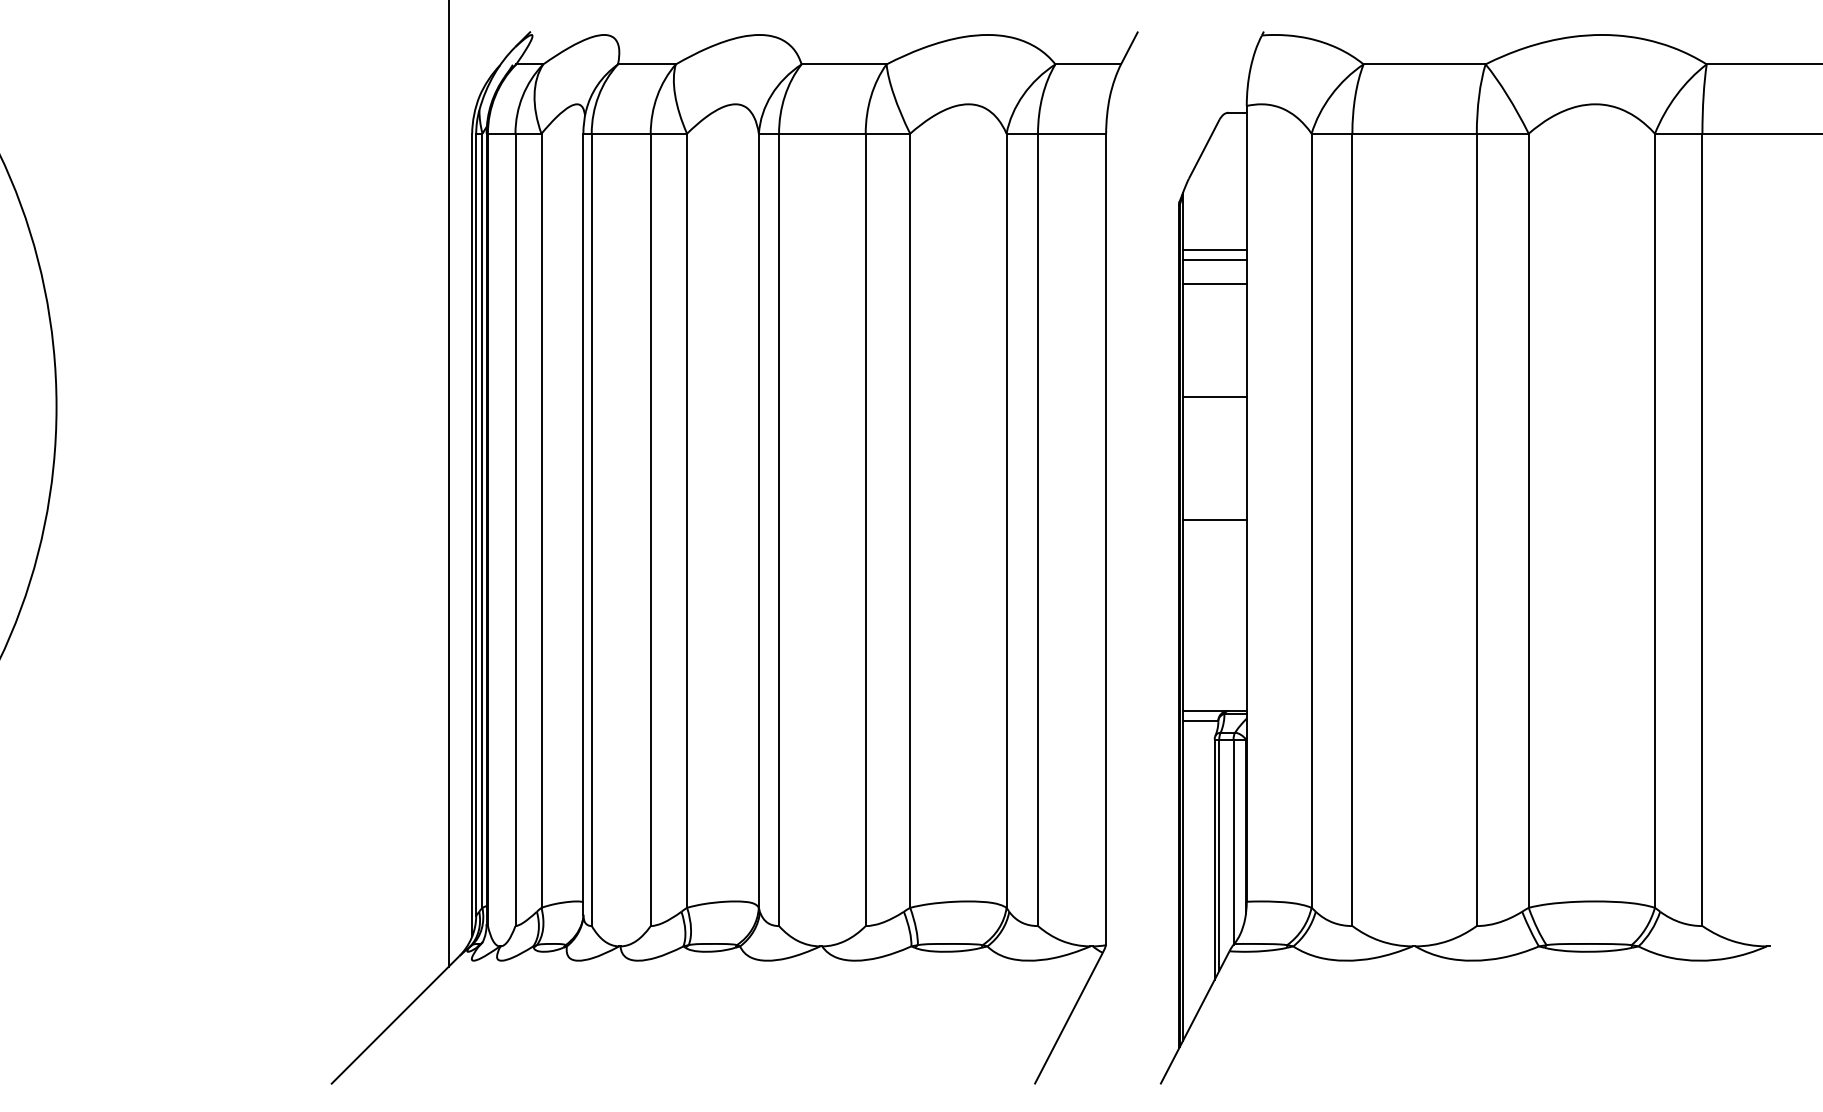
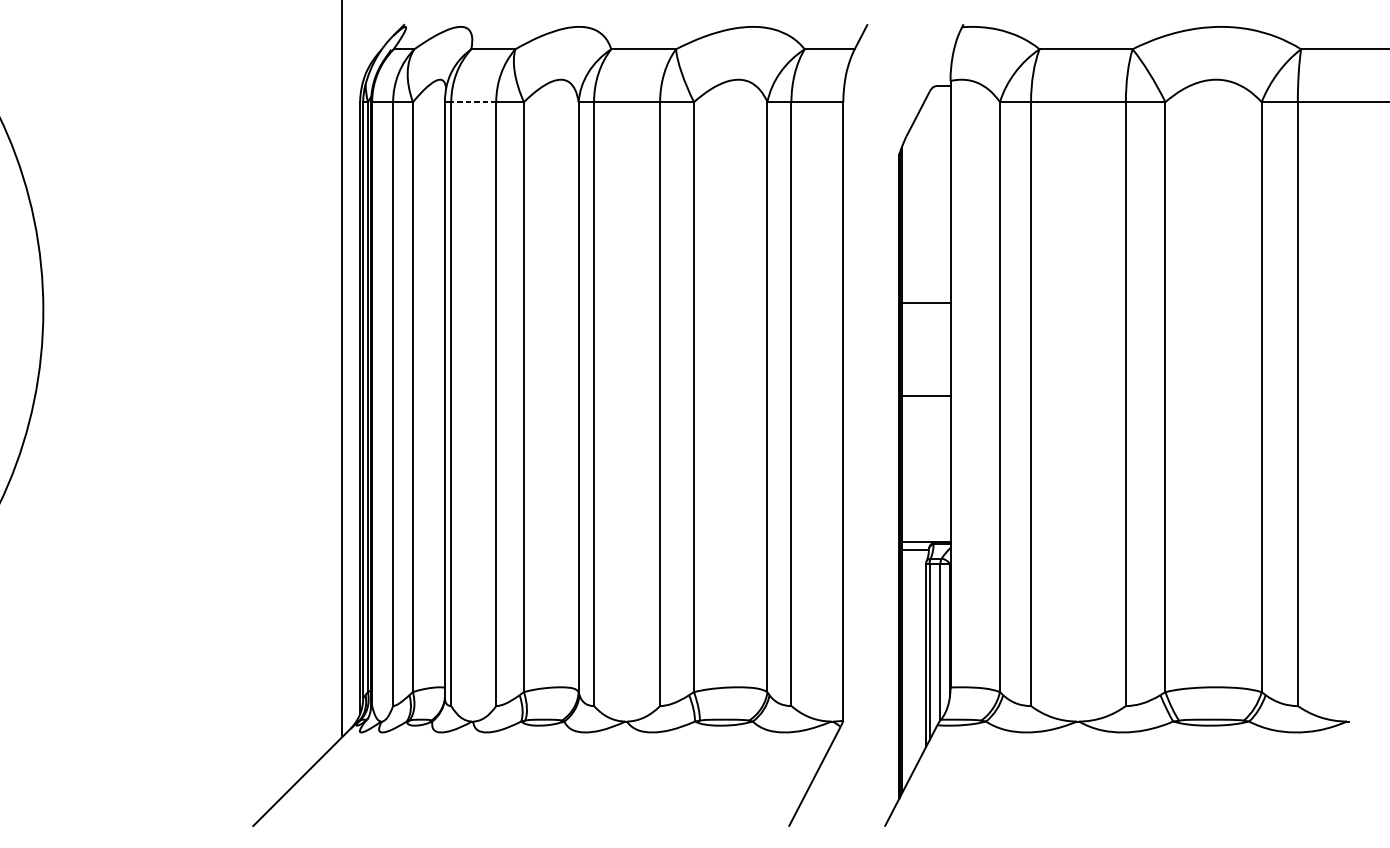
line: (621, 133) -> (473, 101), solid -> dashed
line: (1214, 250) -> (925, 191), removed
line: (1214, 259) -> (925, 198), removed
line: (1214, 284) -> (925, 217), removed

